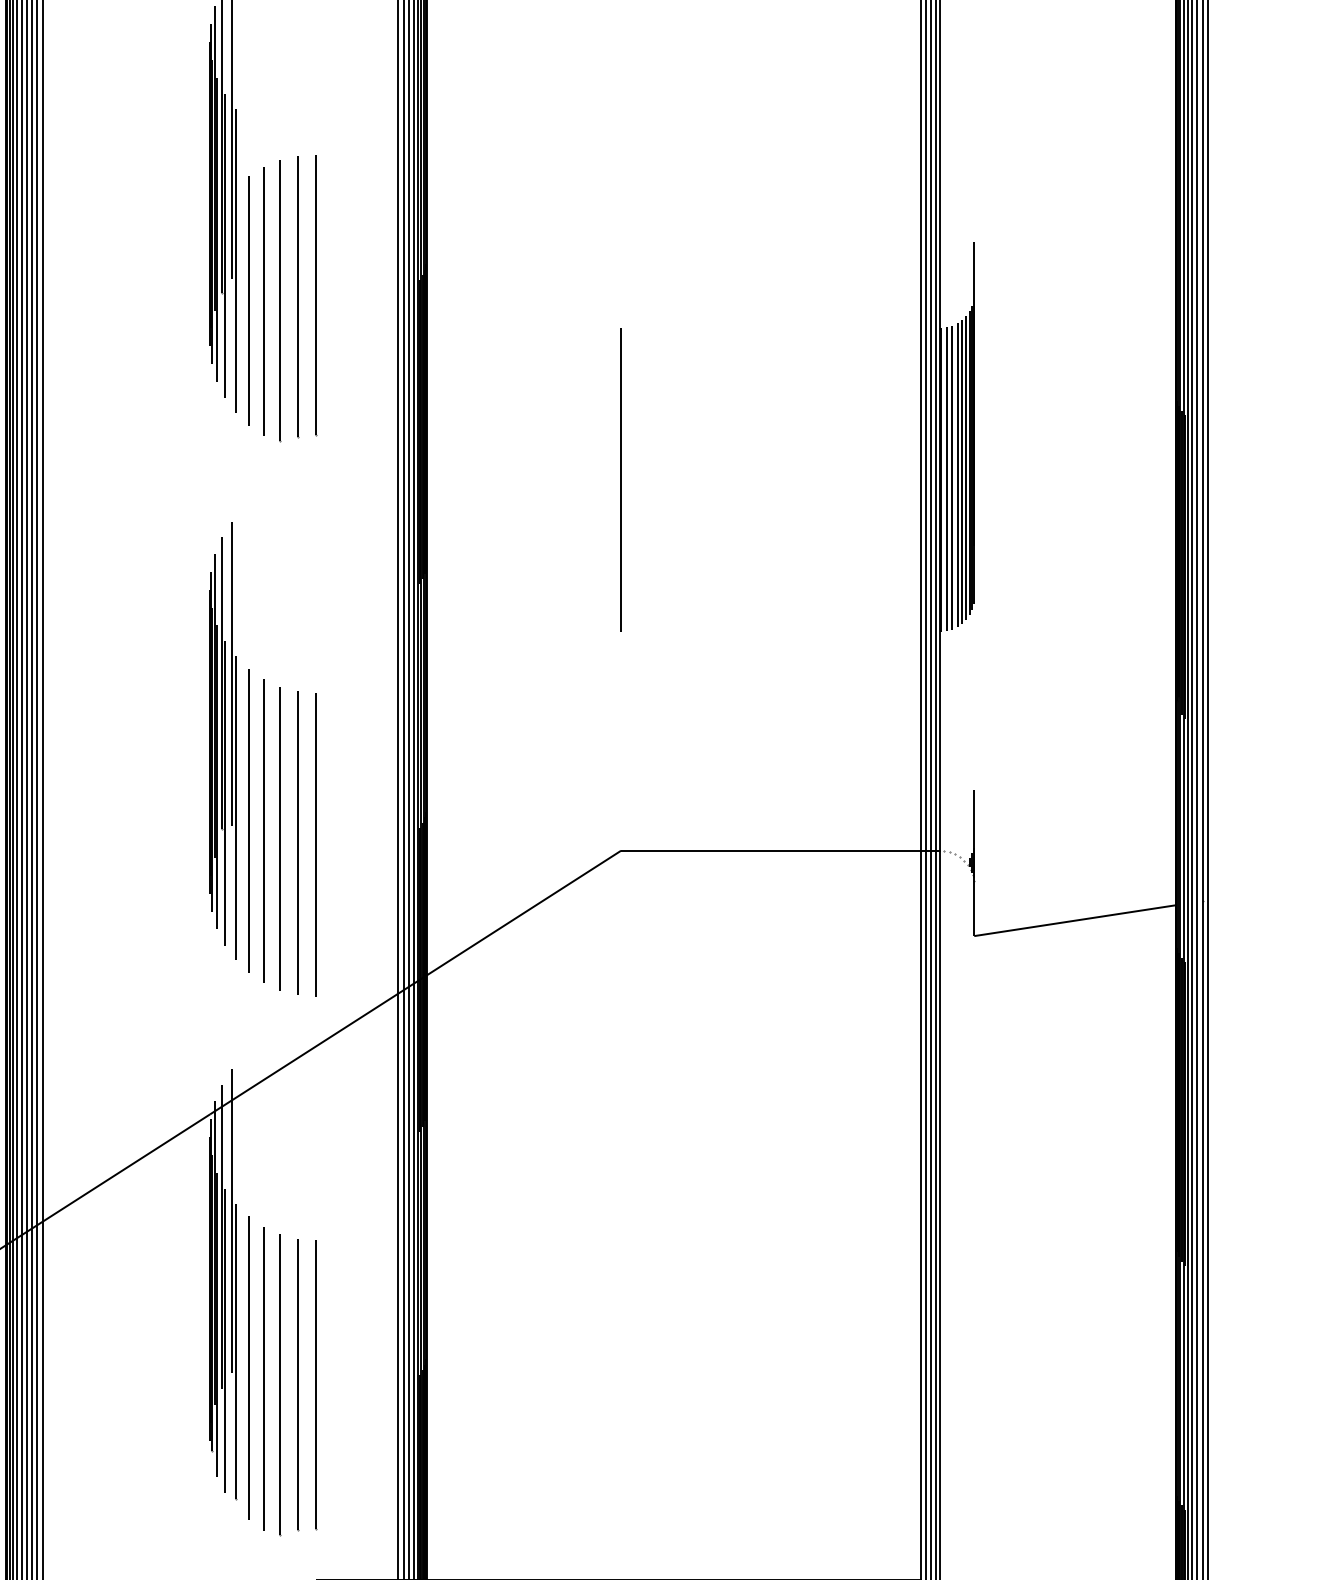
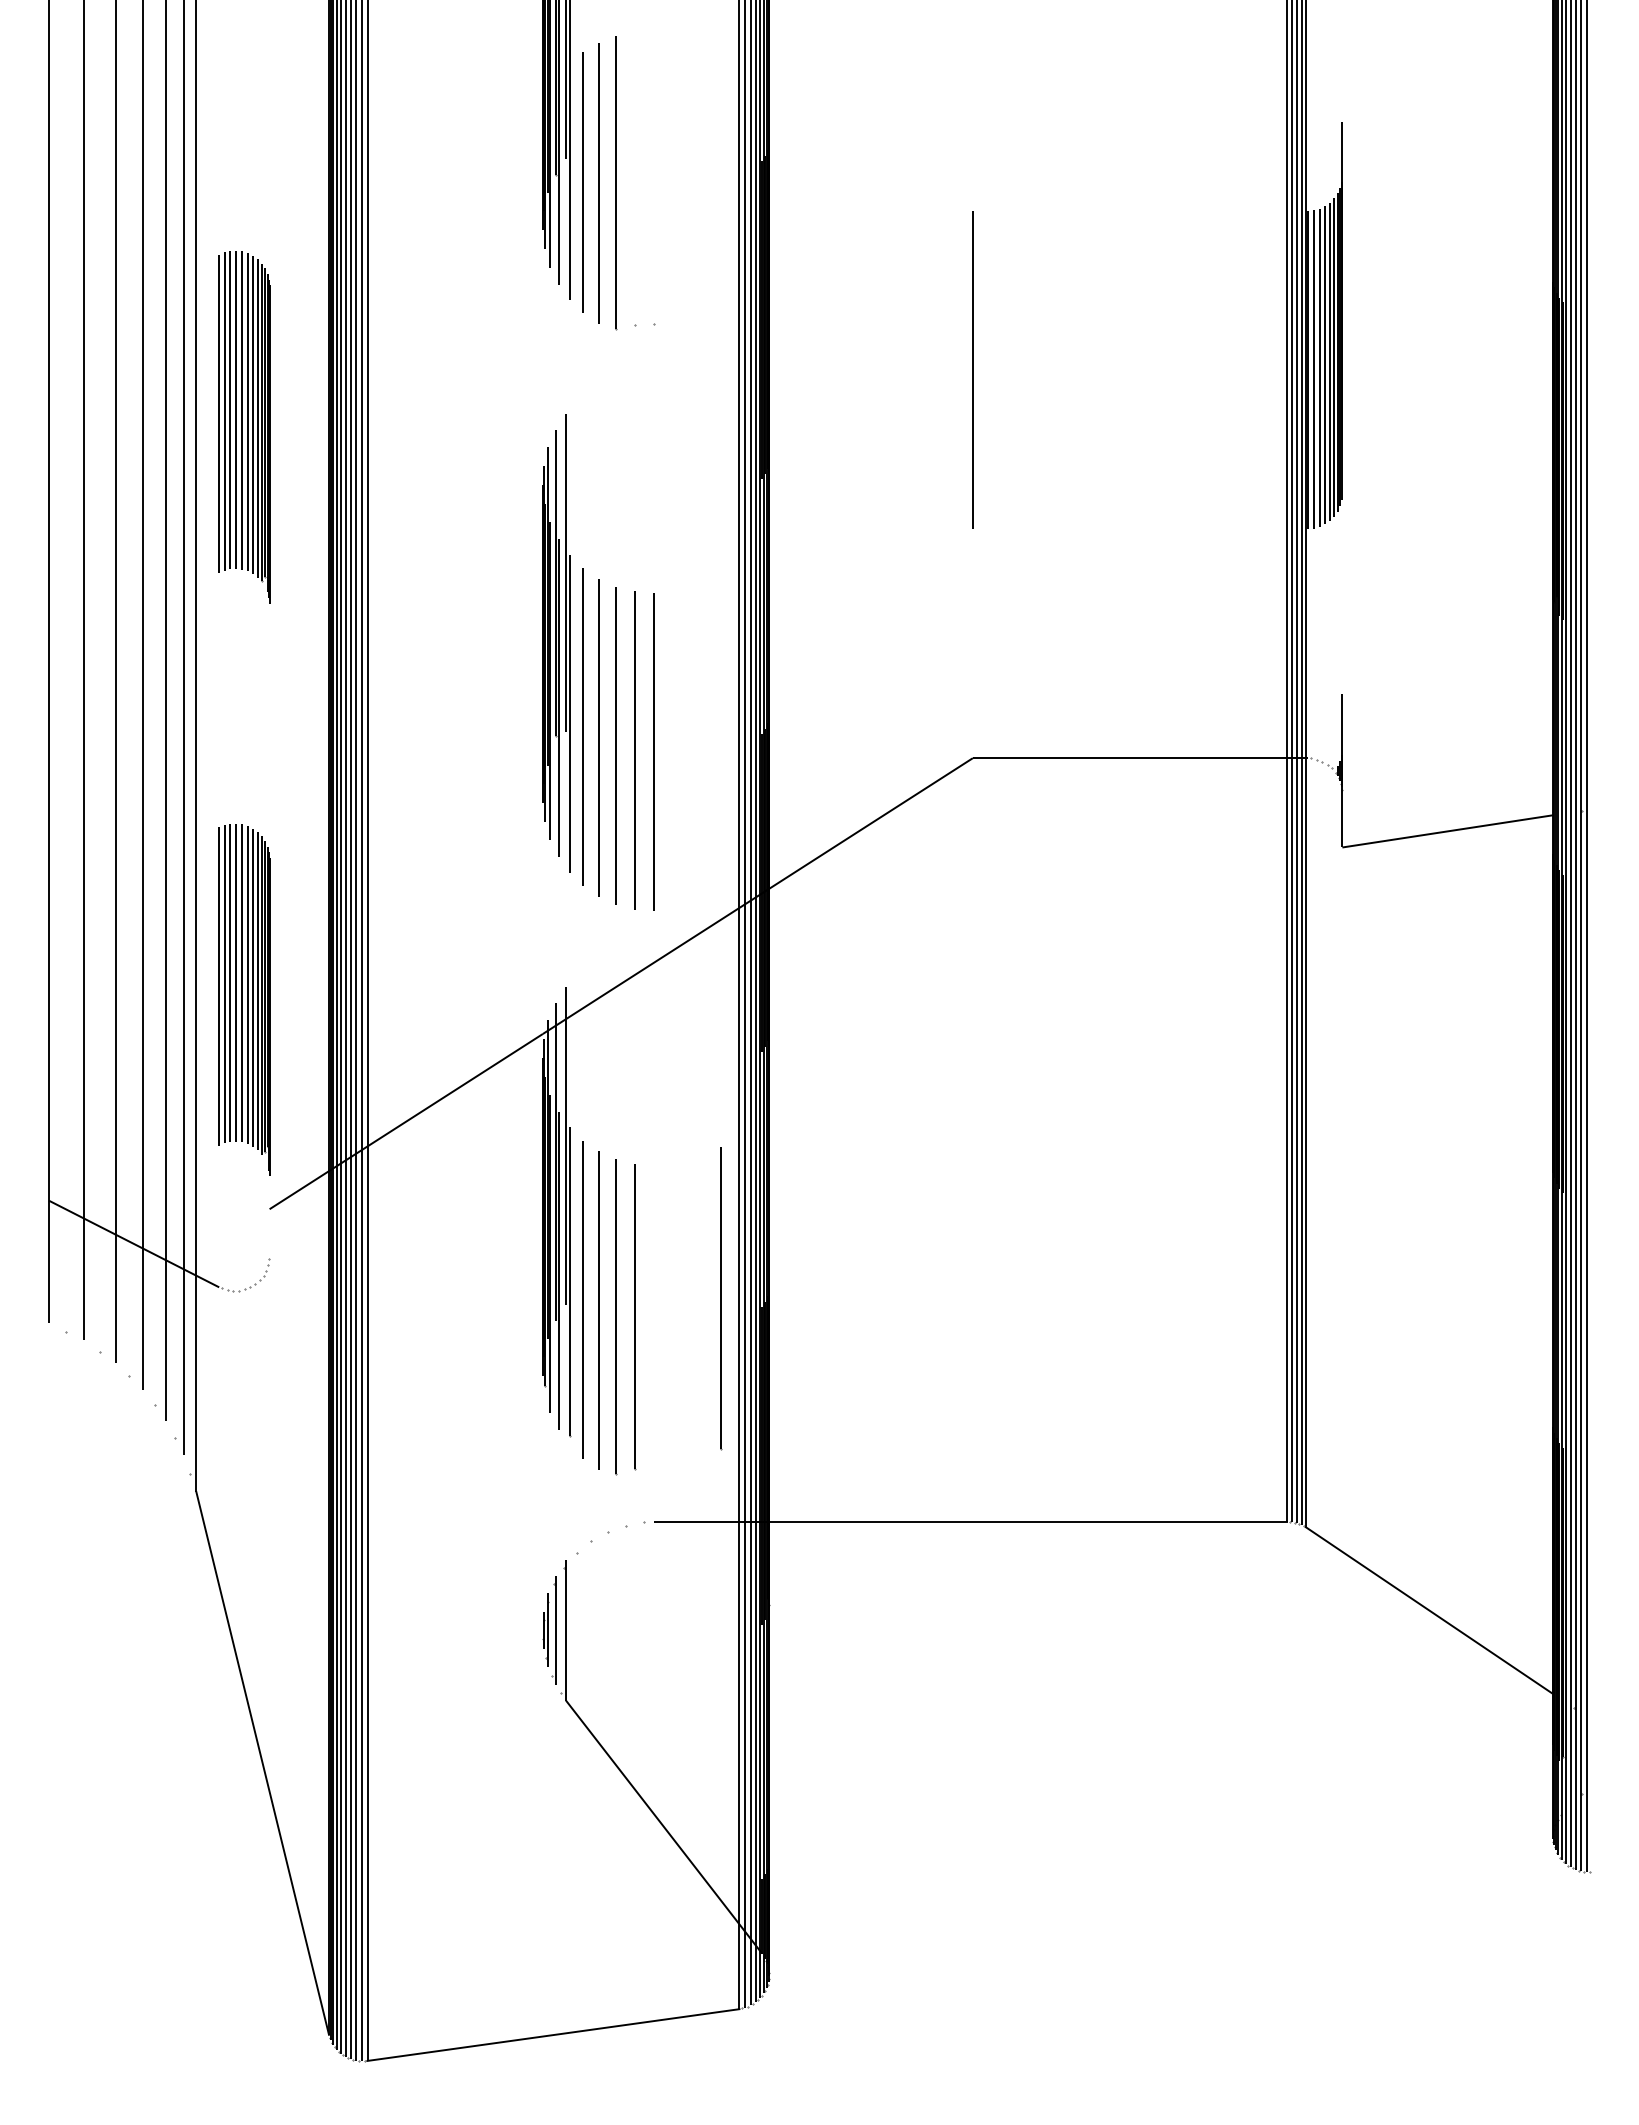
line: (315, 294) -> (653, 176), removed
line: (297, 296) -> (634, 178), removed
line: (316, 1385) -> (721, 1298), moved

